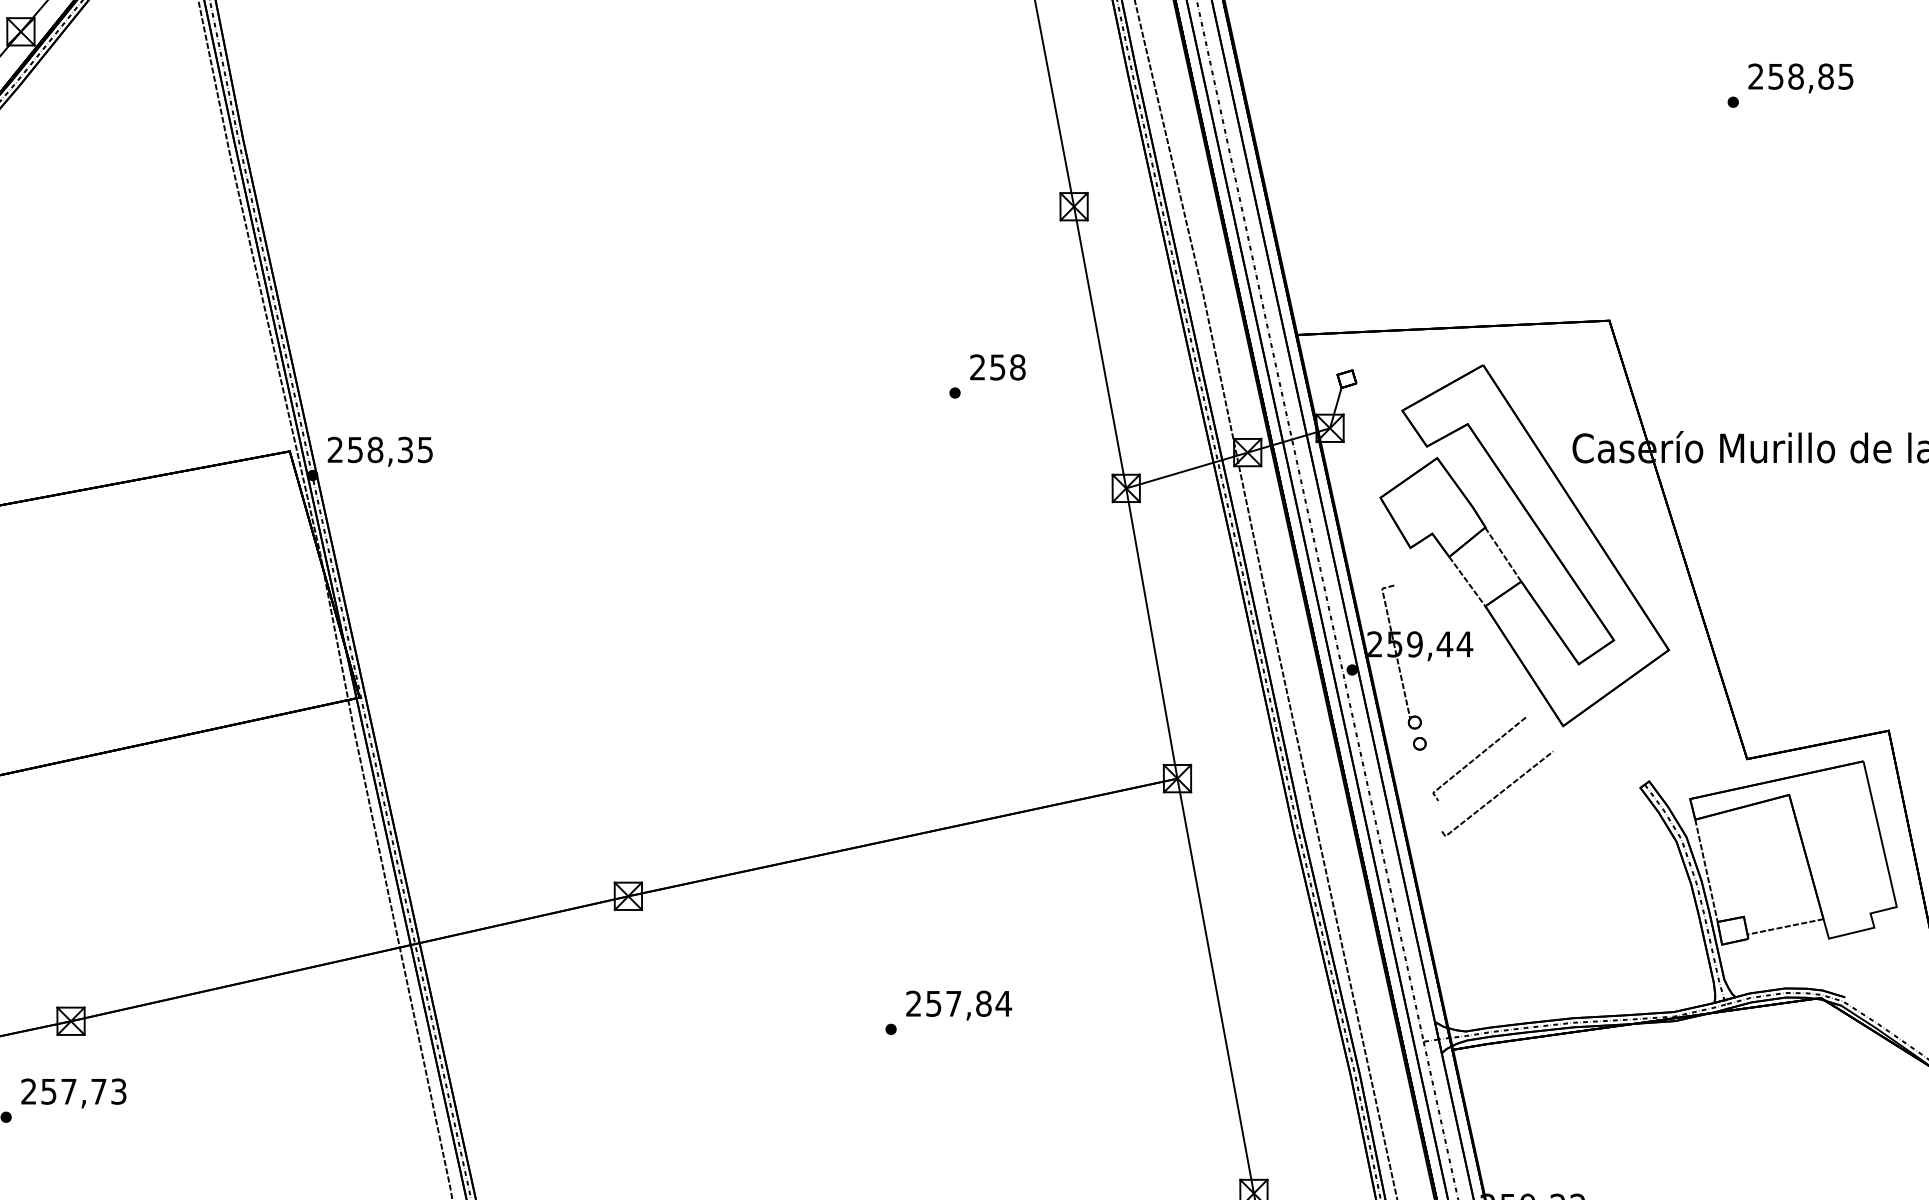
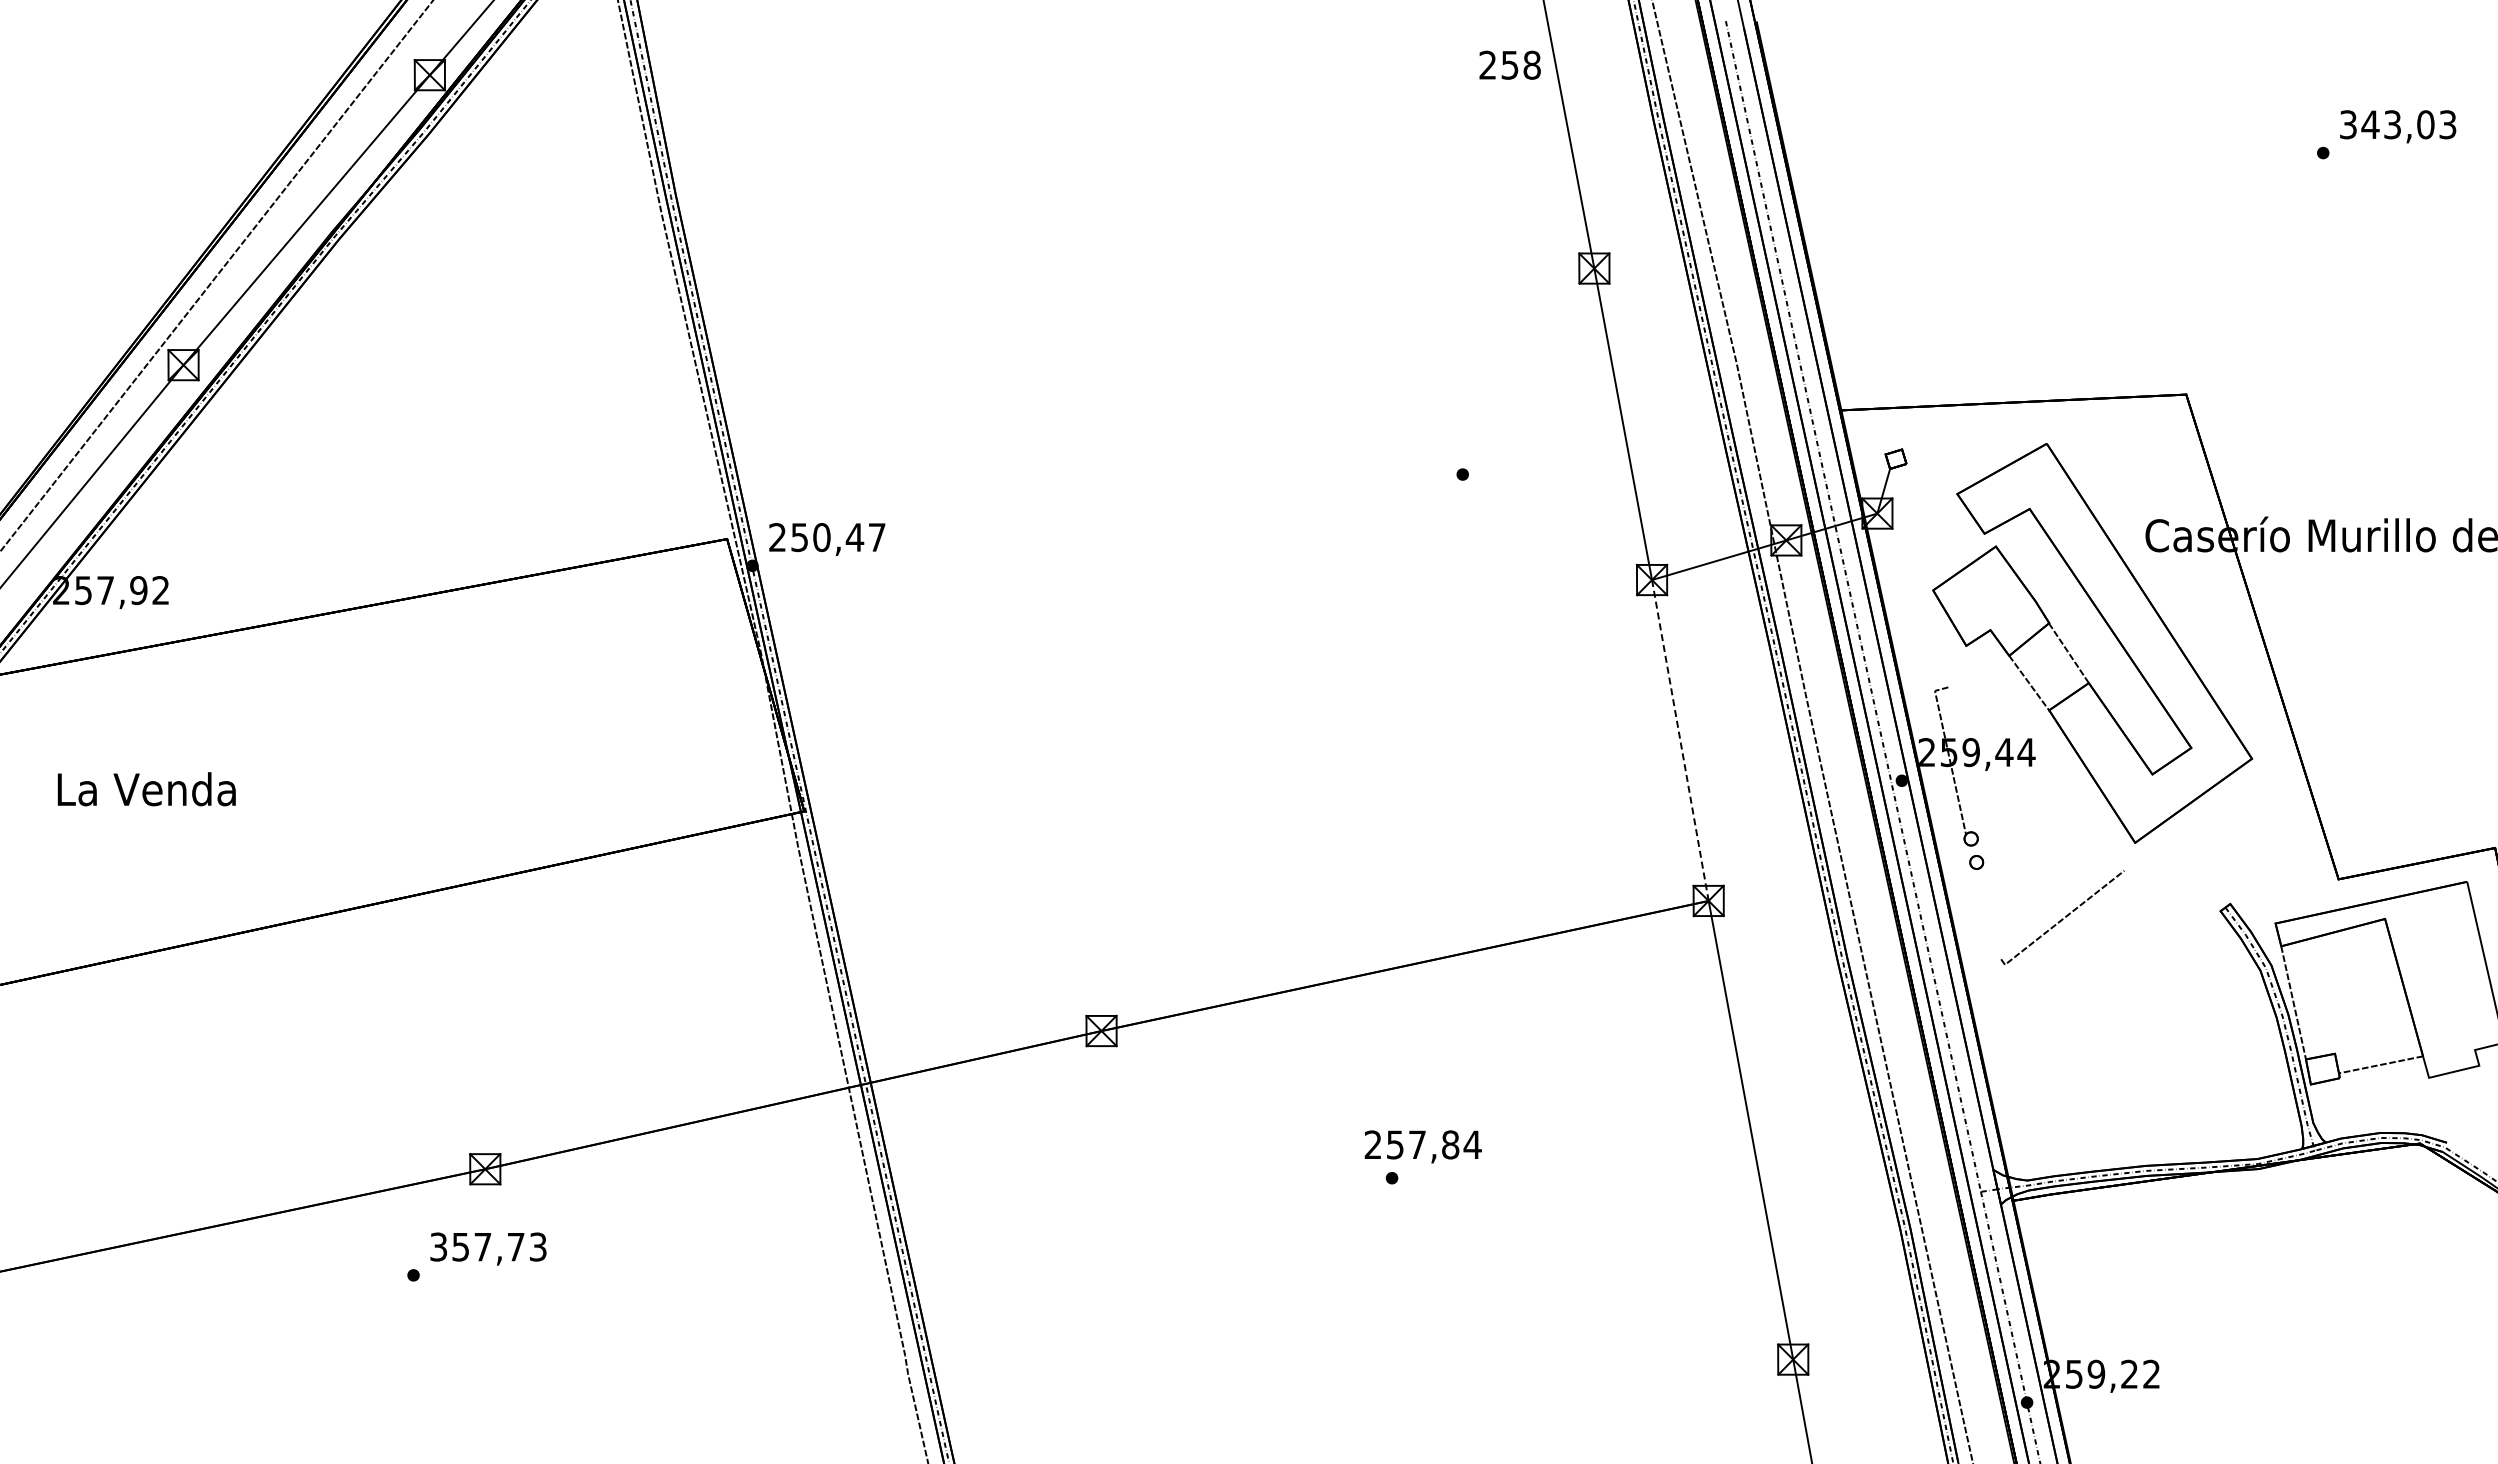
text: (1801, 76) -> (2398, 124), 258,85 -> 343,03
text: (997, 366) -> (1509, 64), moved
text: (400, 449) -> (849, 537), 258,35 -> 250,47
line: (1151, 633) -> (1680, 740), solid -> dashed
line: (1478, 757) -> (2041, 877), removed
text: (958, 1005) -> (1422, 1146), moved
text: (28, 1091) -> (438, 1246), 257,73 -> 357,73

